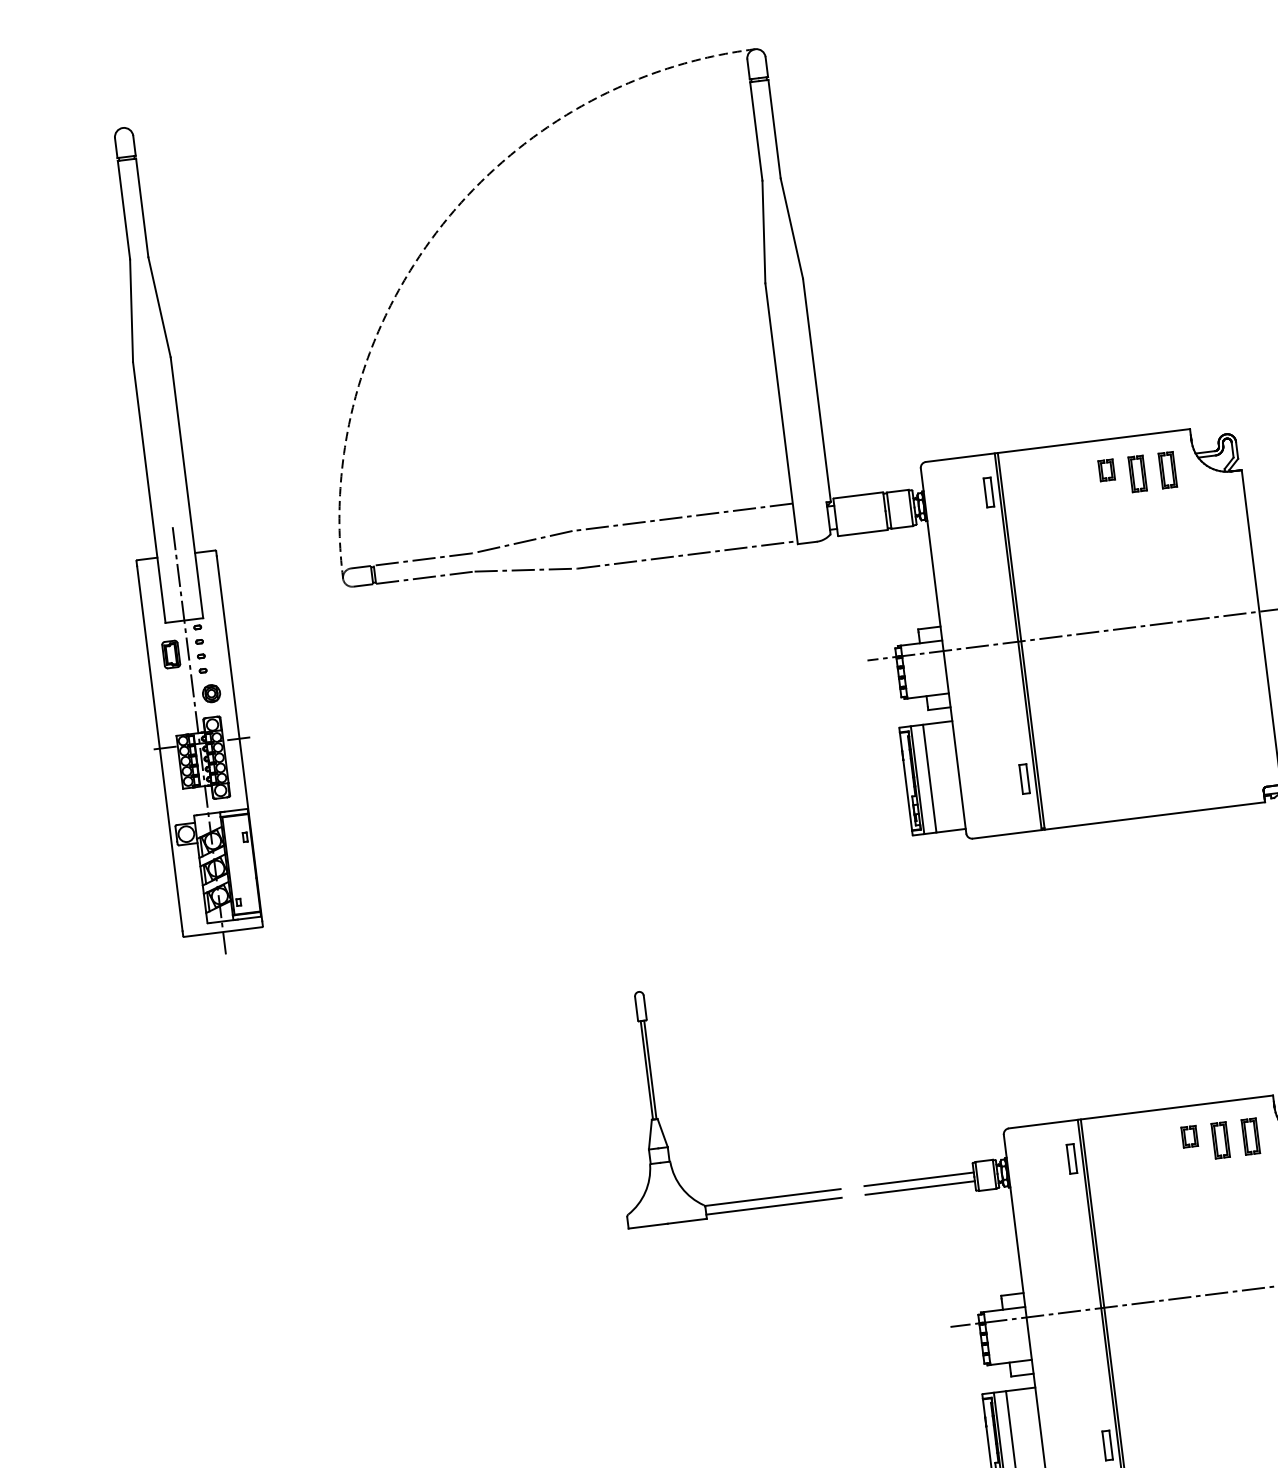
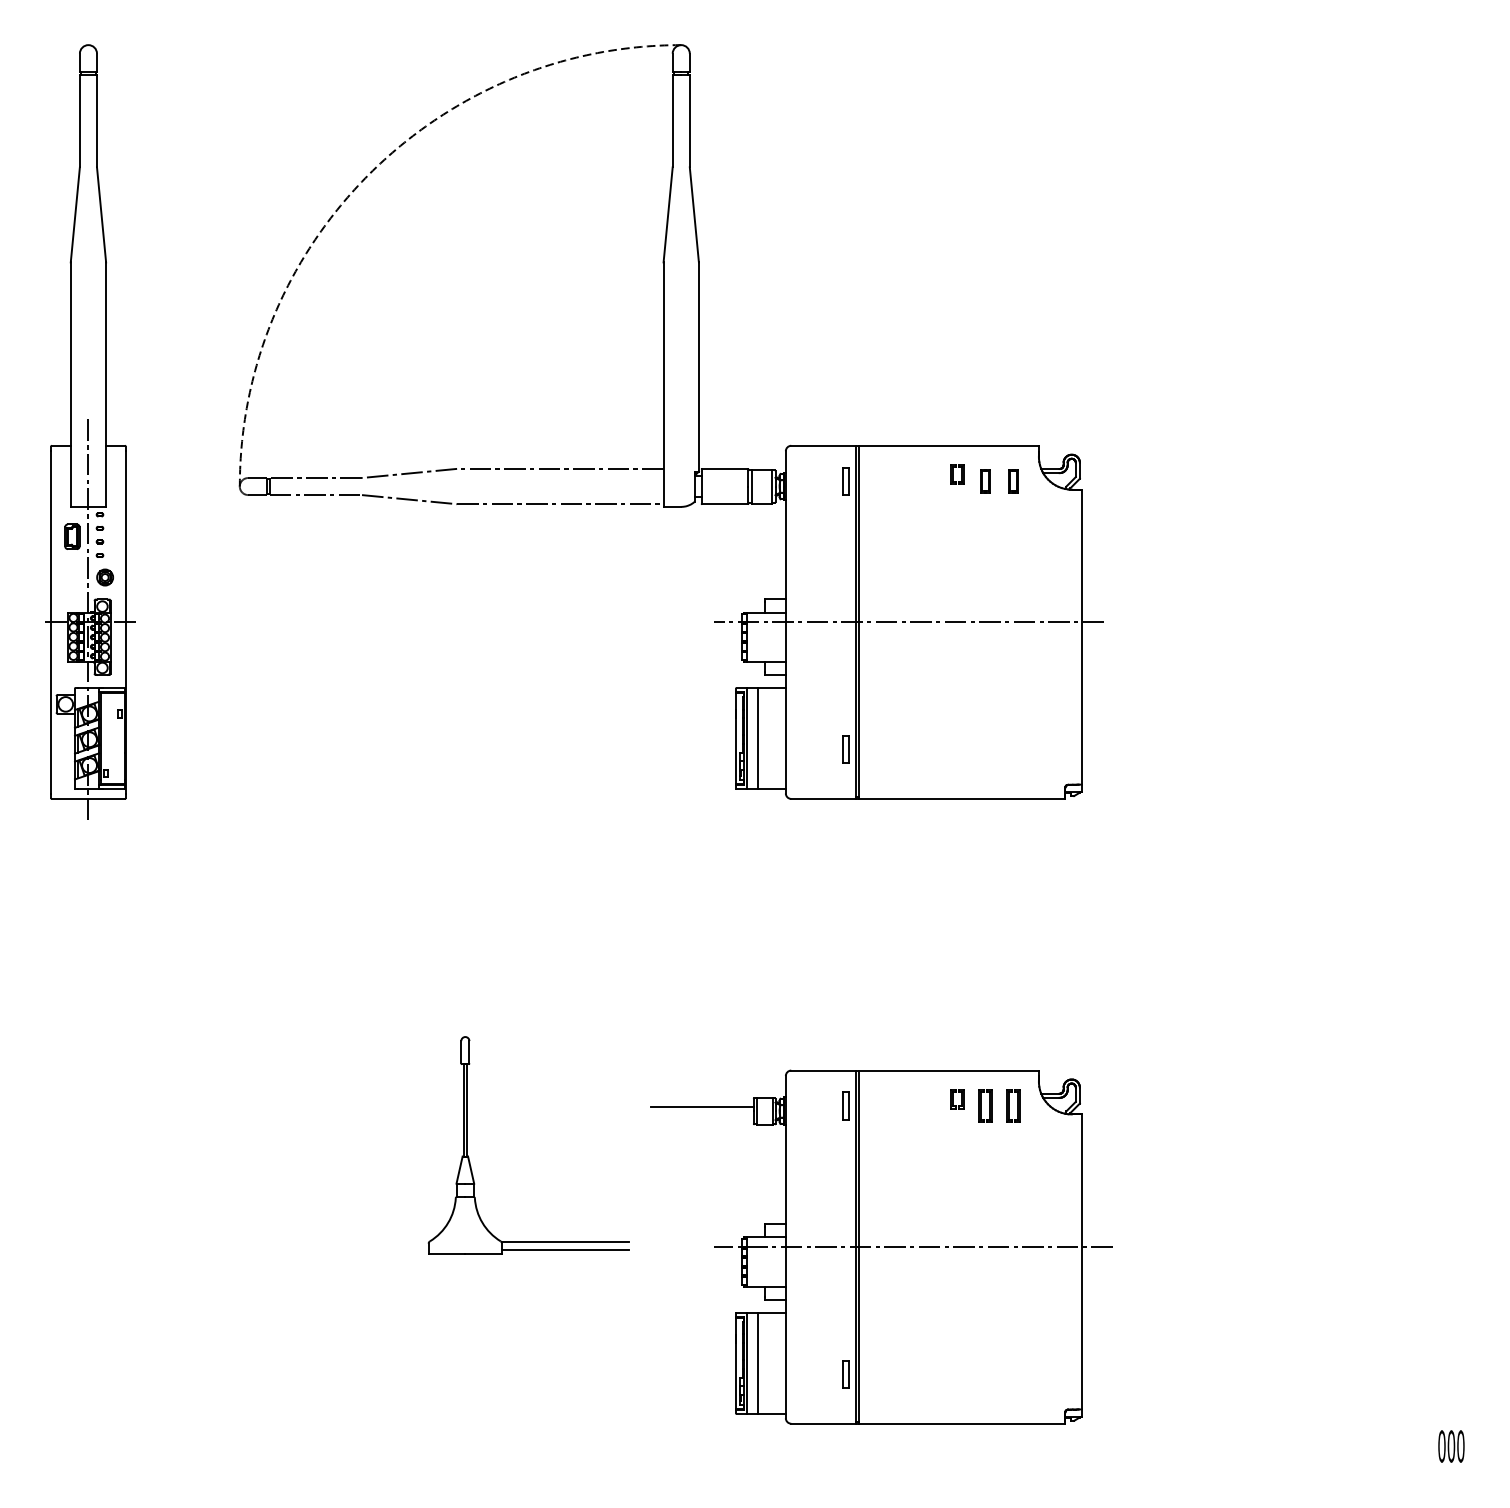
part: (1167, 469) -> (1013, 480), size x0.7
part: (1137, 473) -> (985, 480), size x0.7
part: (660, 1124) -> (470, 1161), moved
line: (920, 1188) -> (702, 1115), removed

